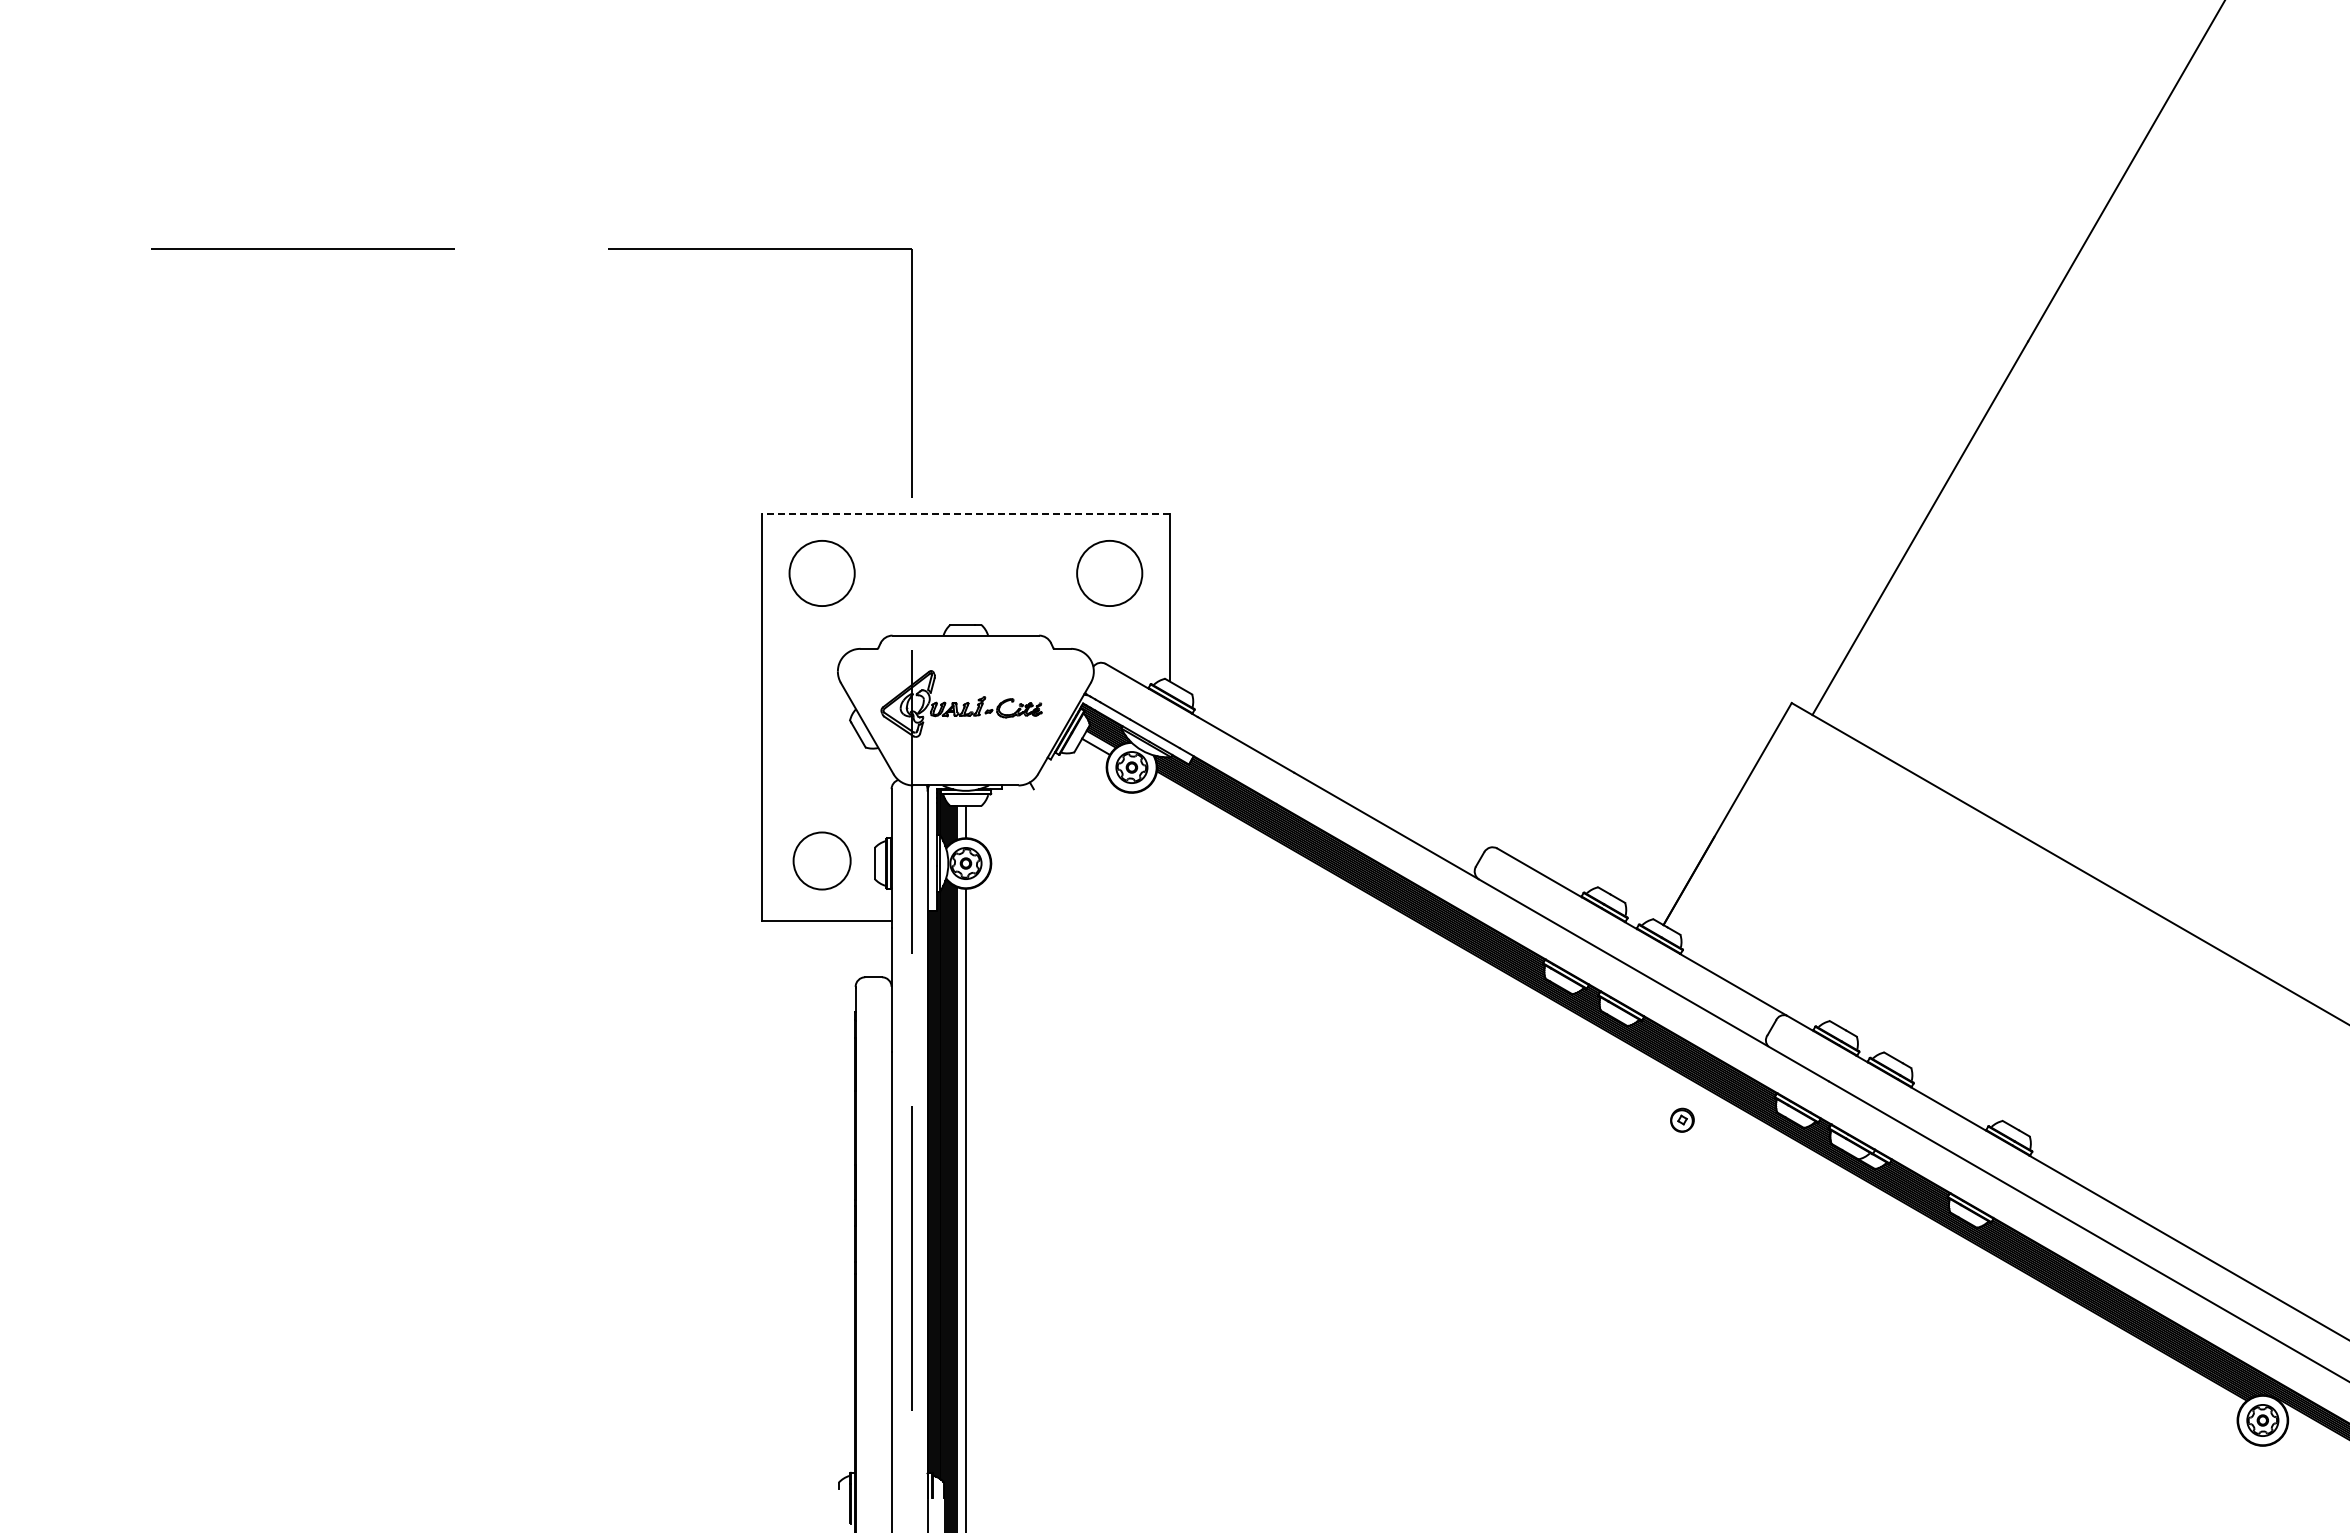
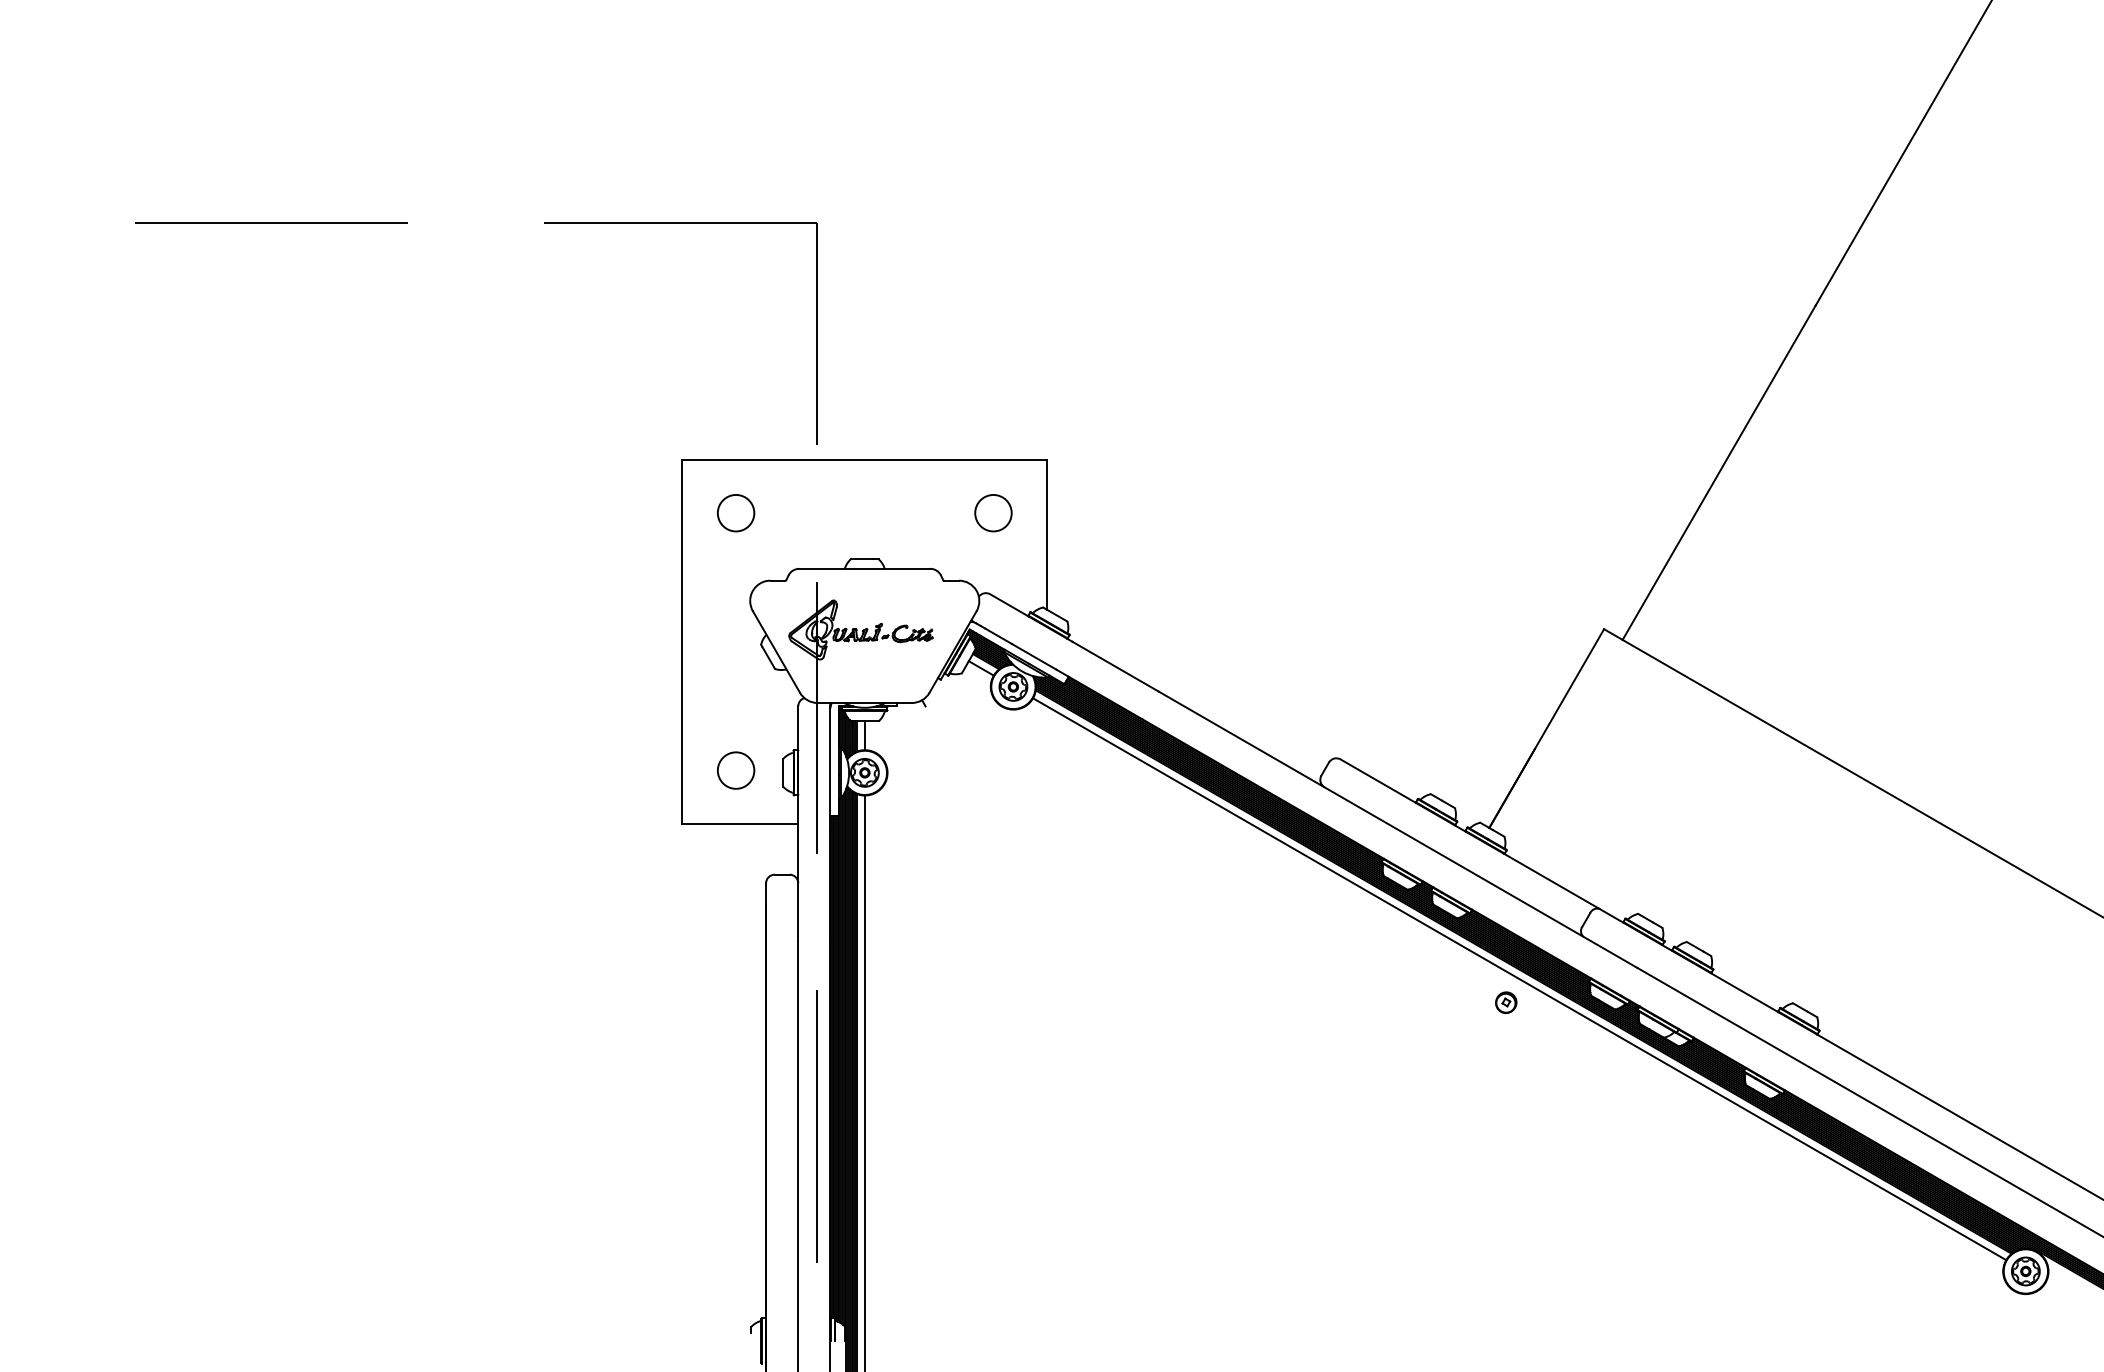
line: (965, 513) -> (864, 459), dashed -> solid
circle: (821, 573) -> (735, 513), size x0.62
circle: (1109, 573) -> (993, 513), size x0.62
circle: (821, 860) -> (735, 770), size x0.71
line: (1696, 1093) -> (1518, 978), added

